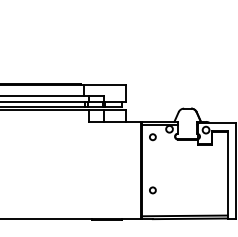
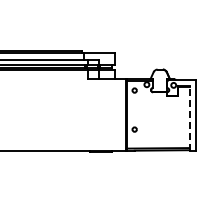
line: (227, 173) -> (189, 117), solid -> dashed

